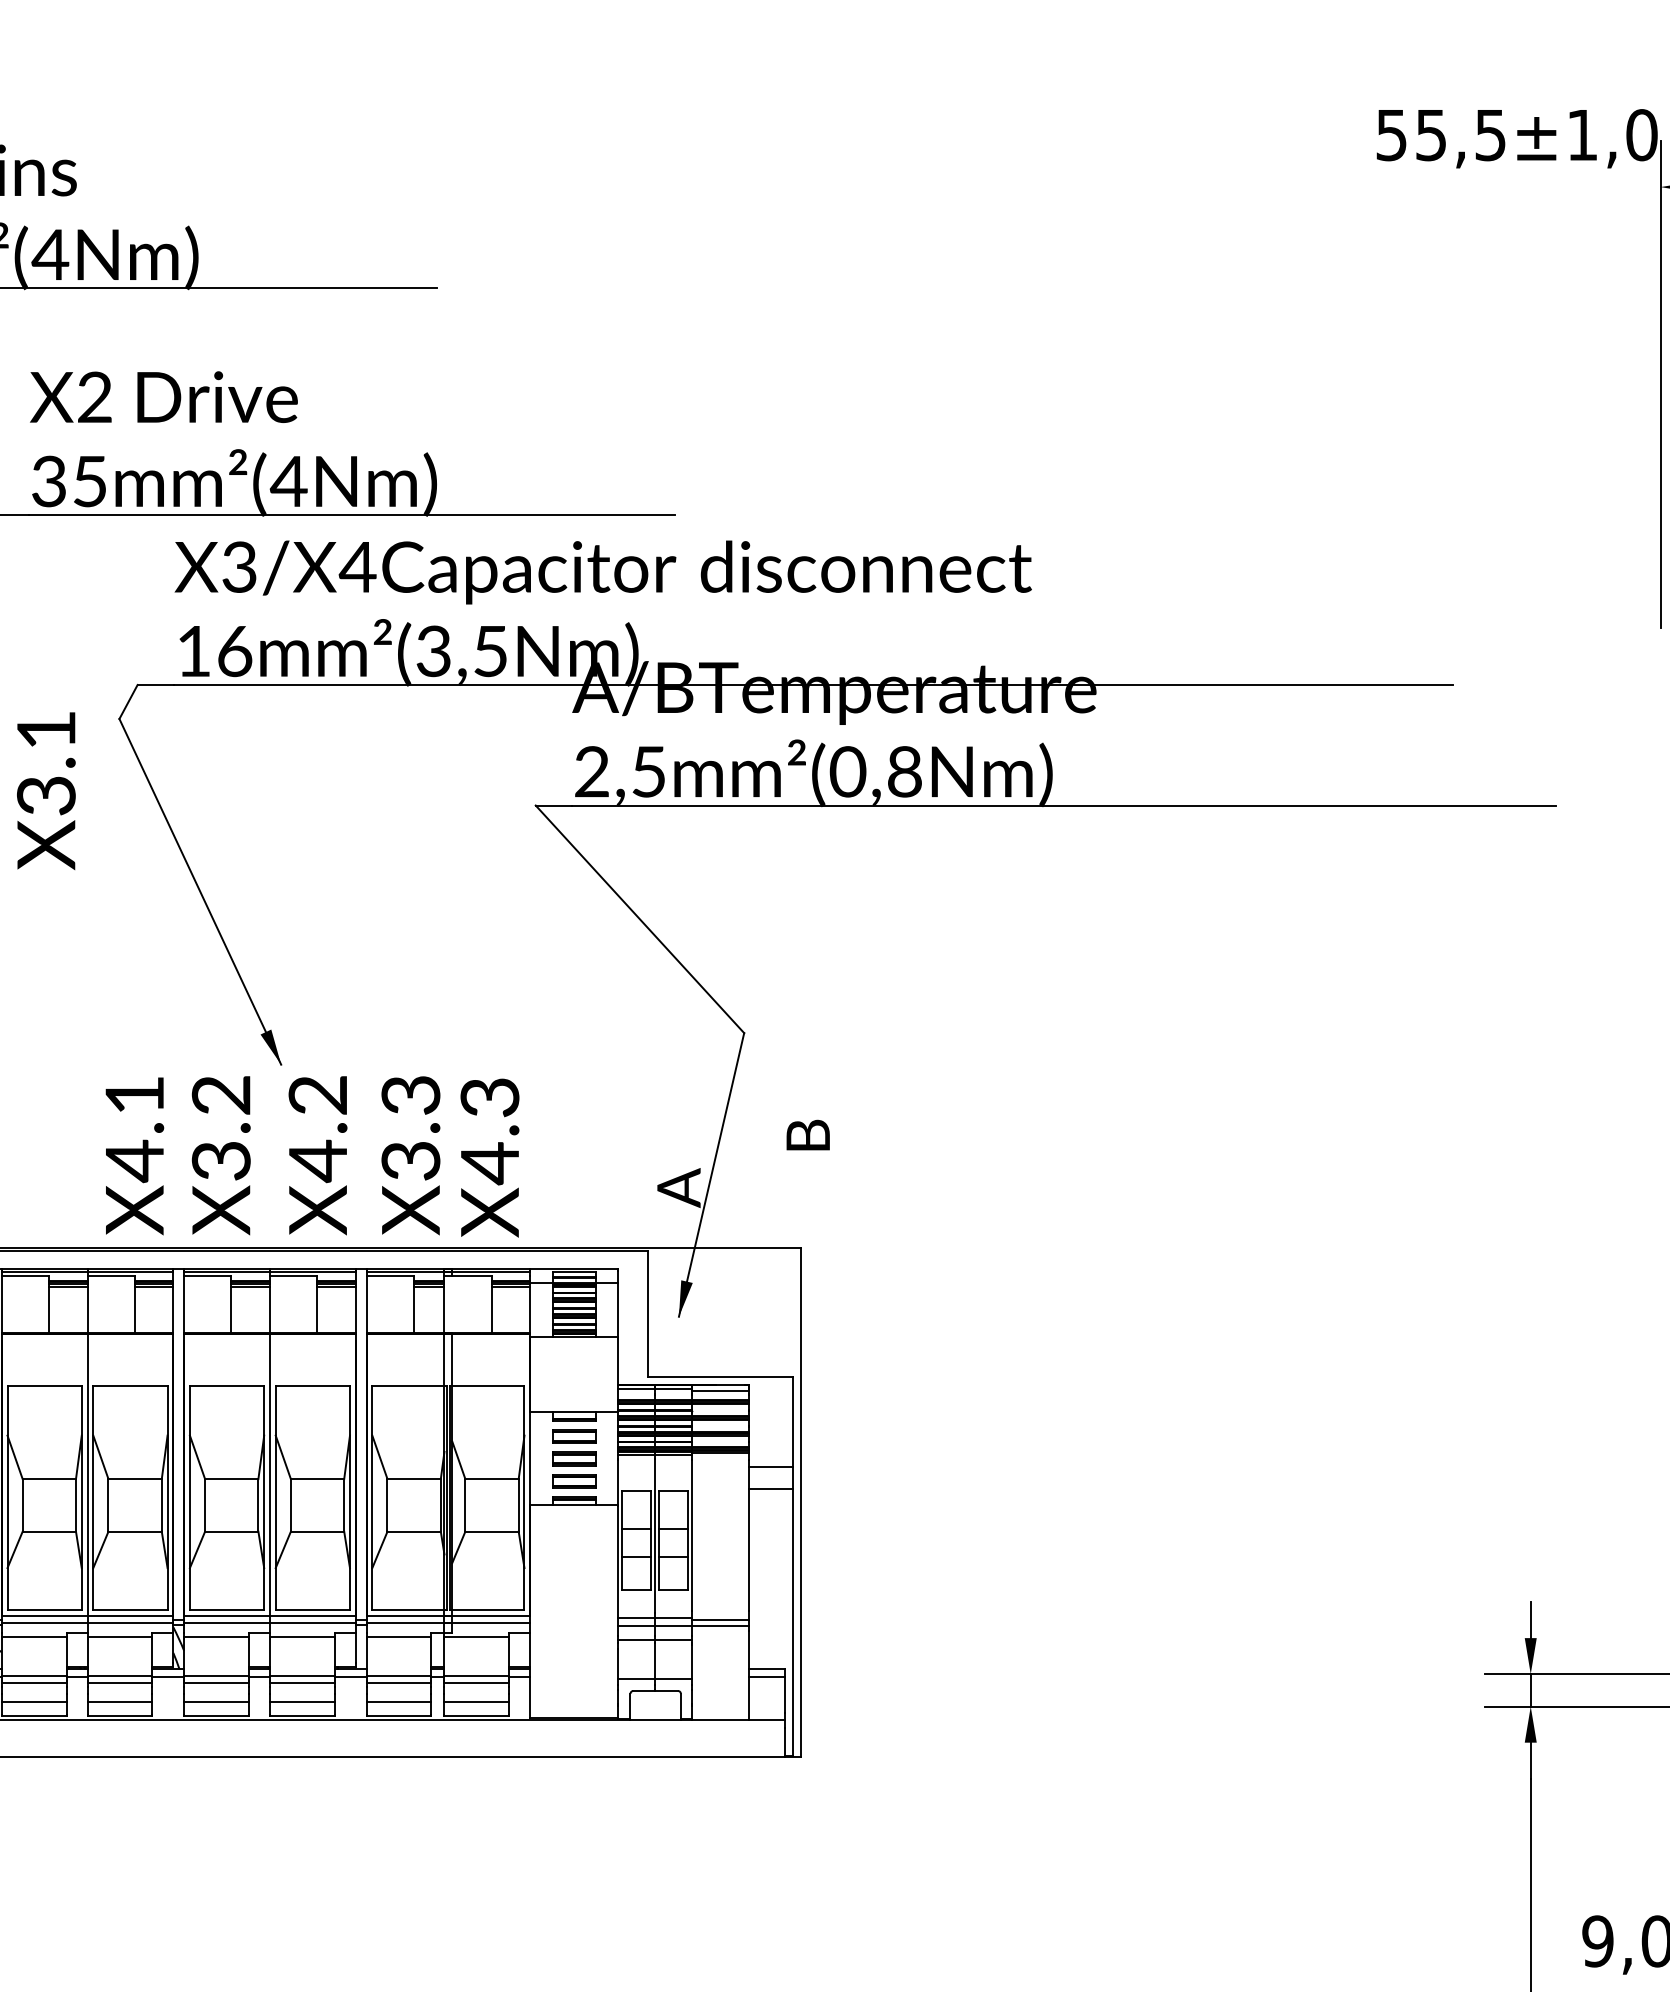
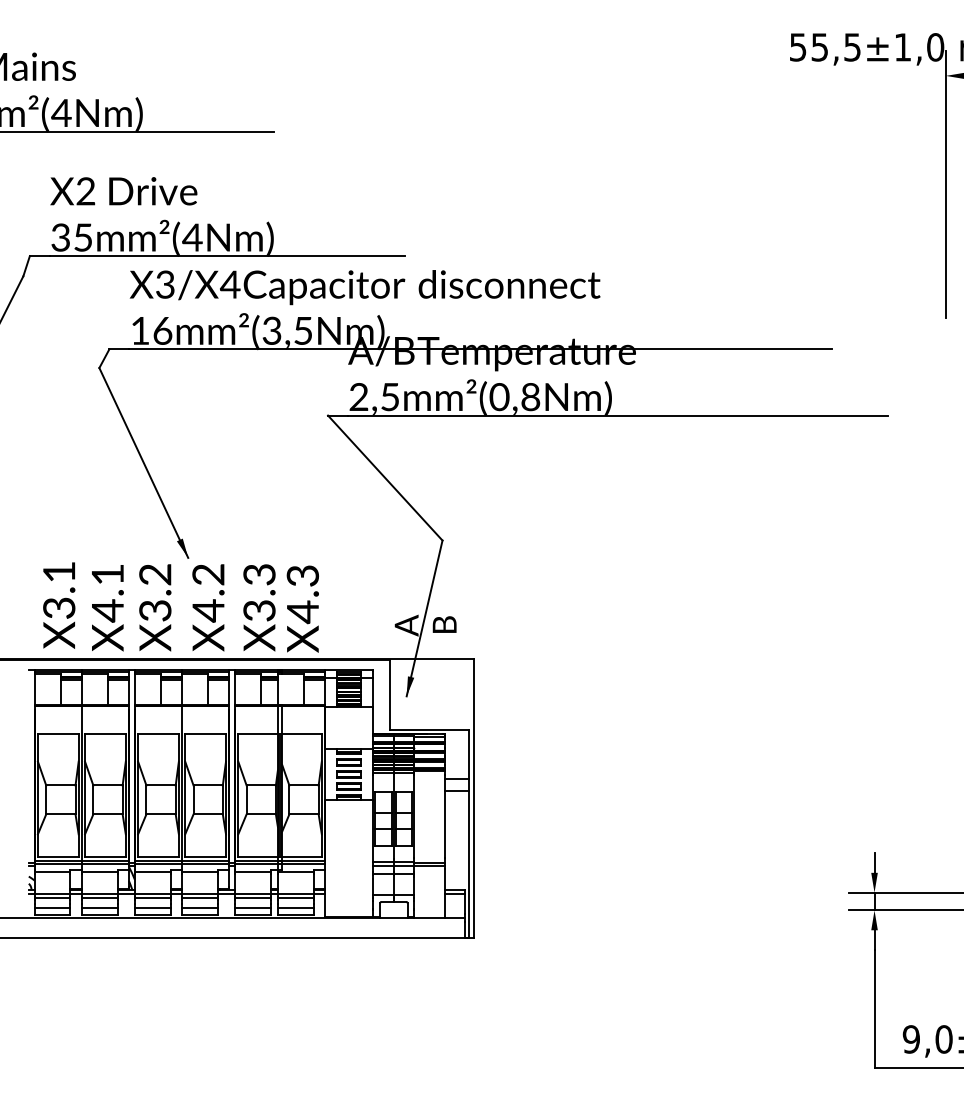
text: (46, 790) -> (59, 605), moved
text: (807, 1134) -> (444, 624), moved

